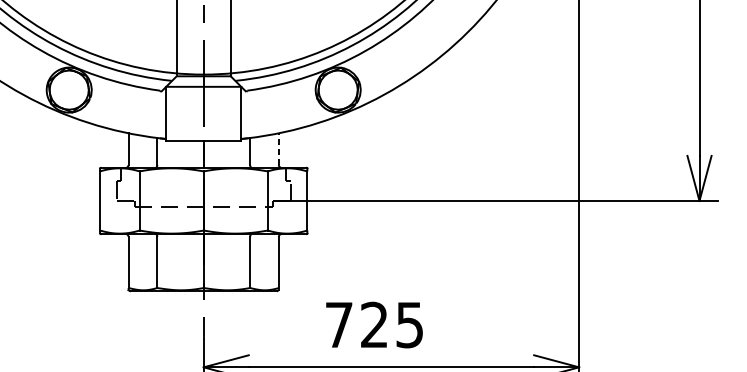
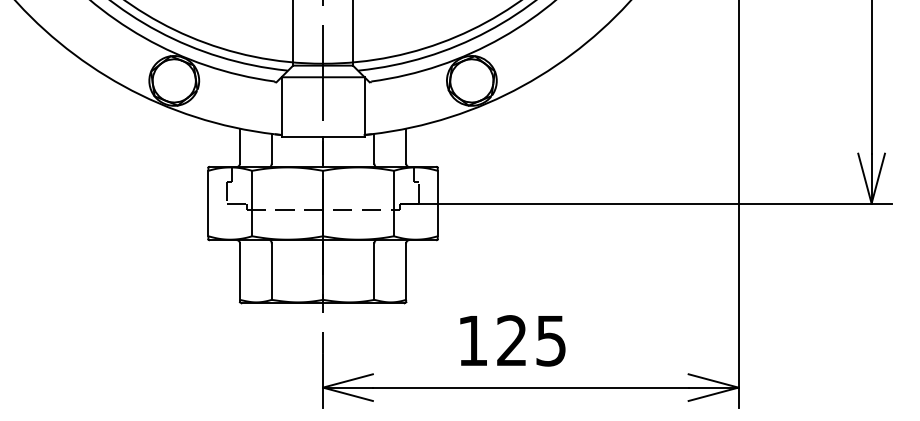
line: (279, 148) -> (406, 145), dashed -> solid
text: (338, 324) -> (472, 340), 725 -> 125

